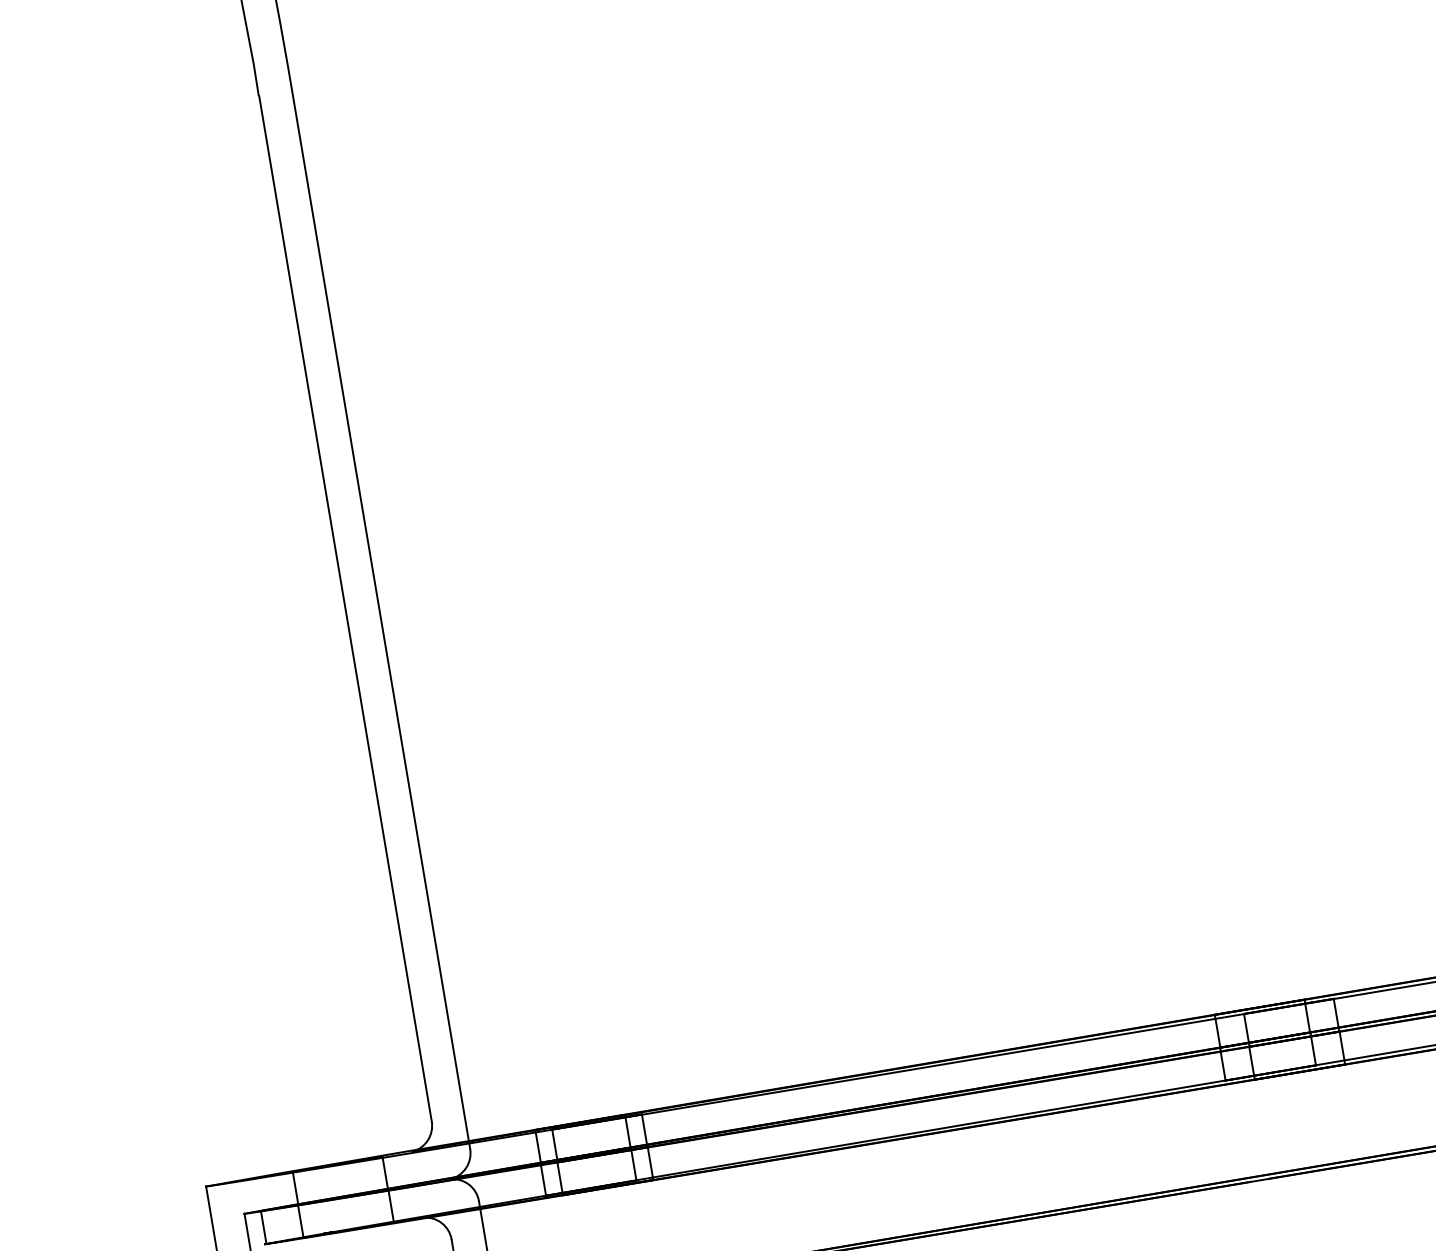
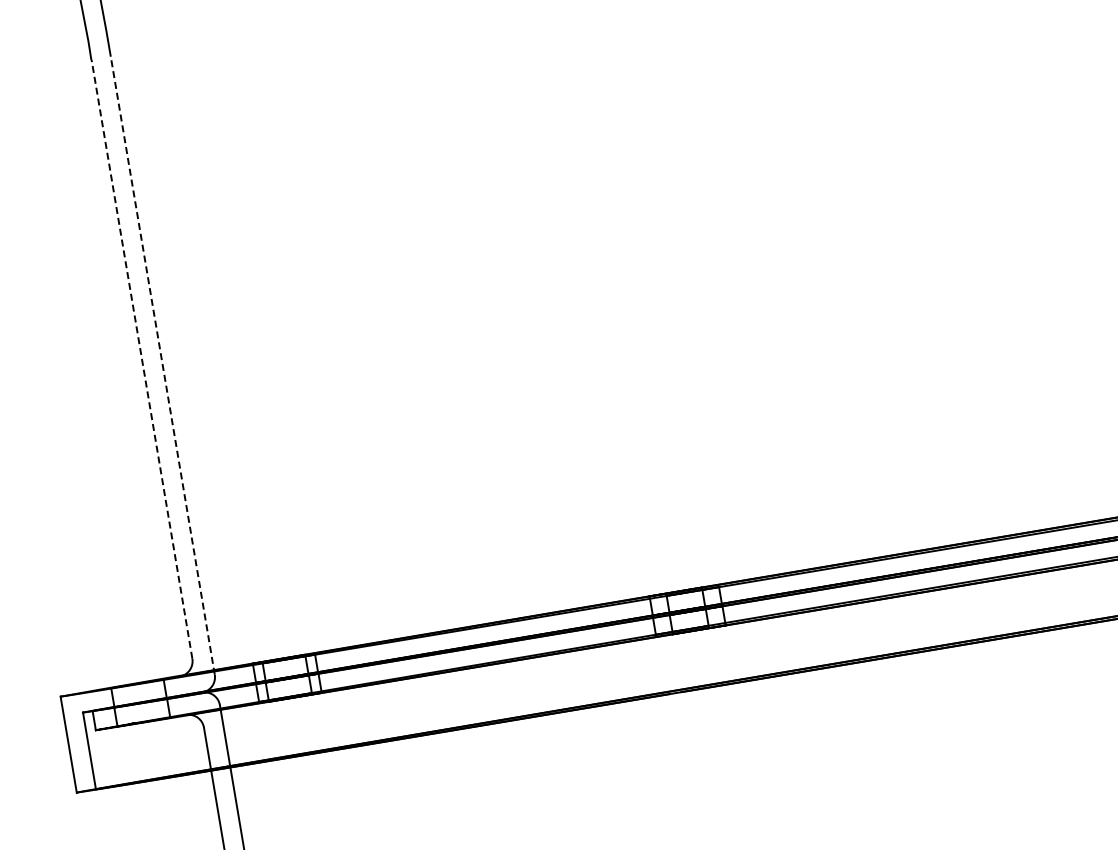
line: (346, 609) -> (142, 359), solid -> dashed
line: (380, 619) -> (162, 365), solid -> dashed

